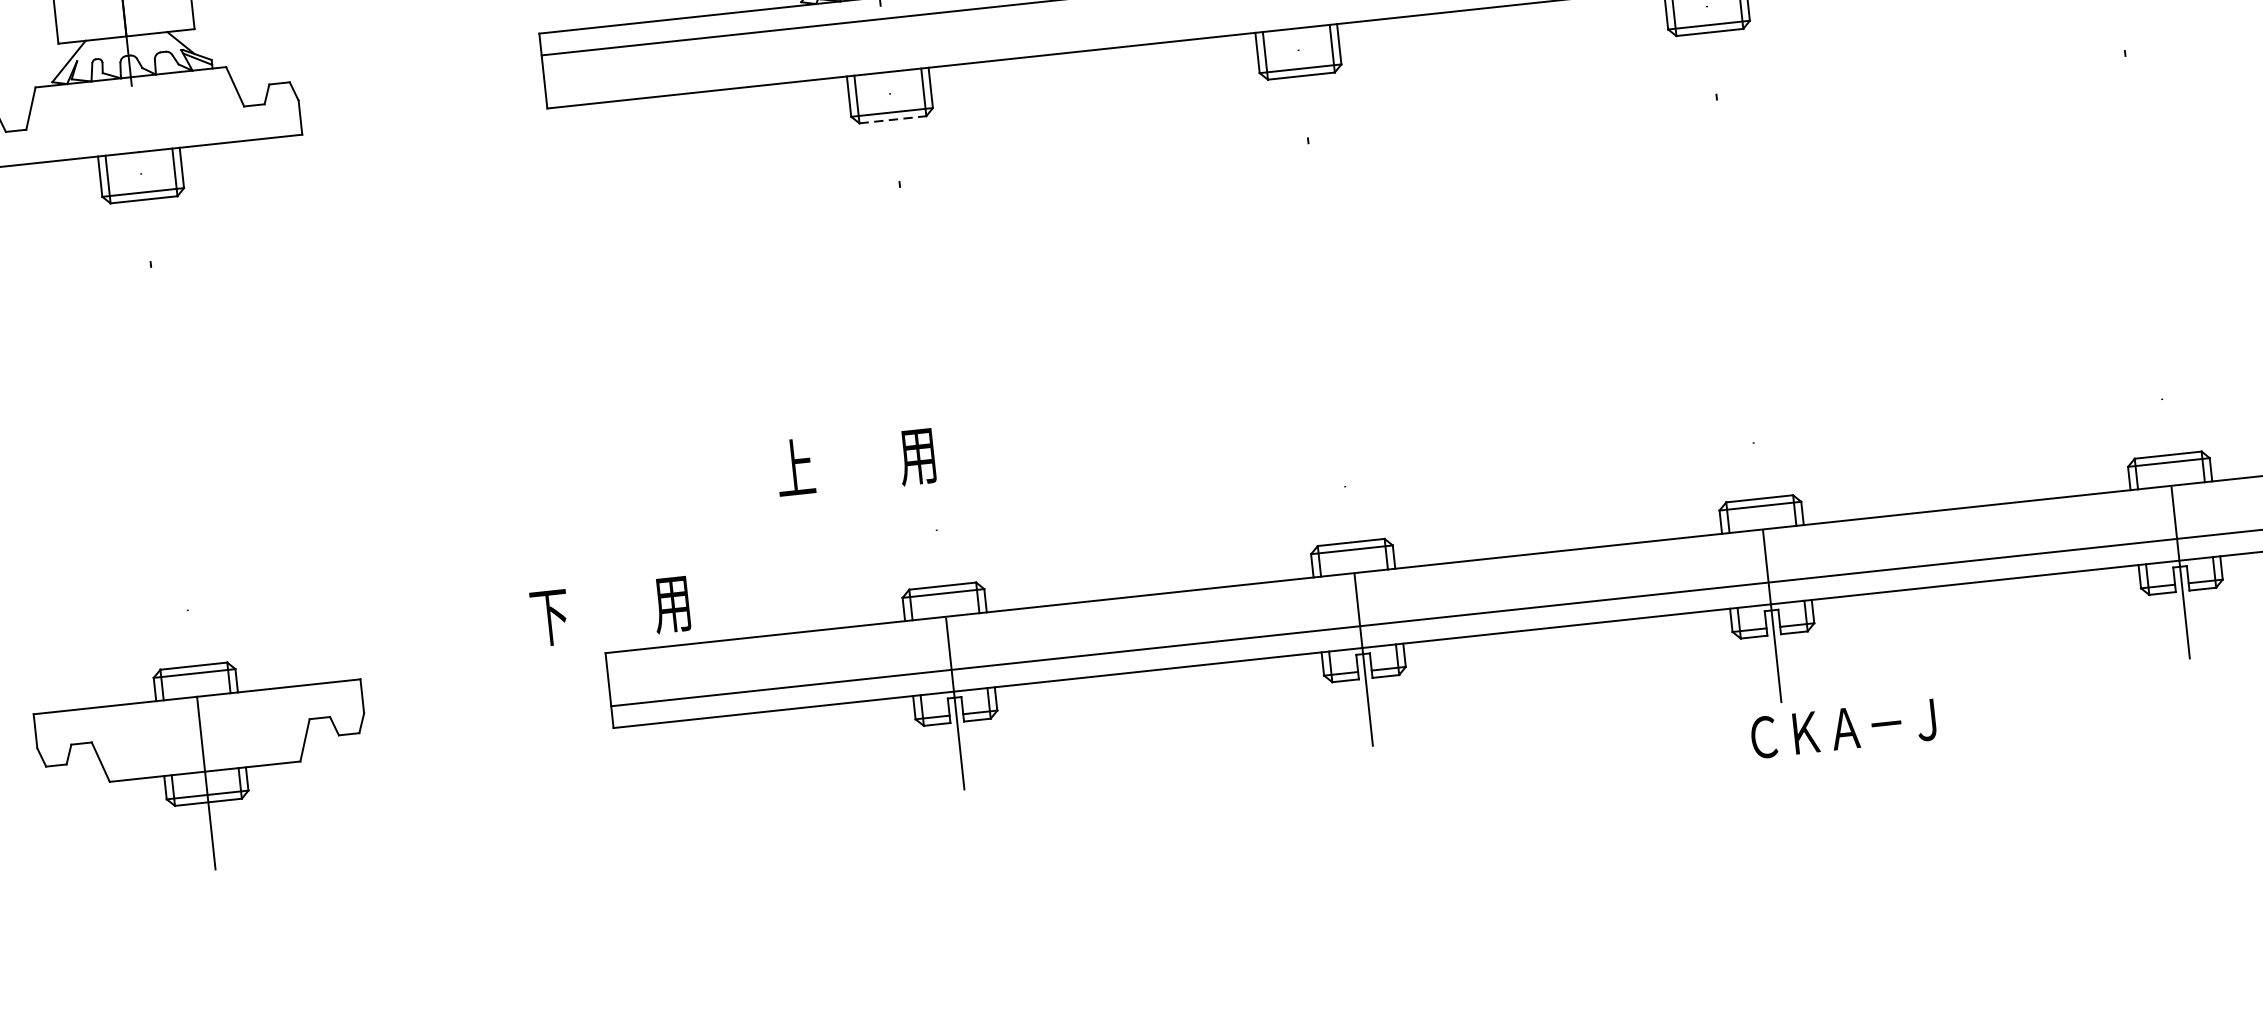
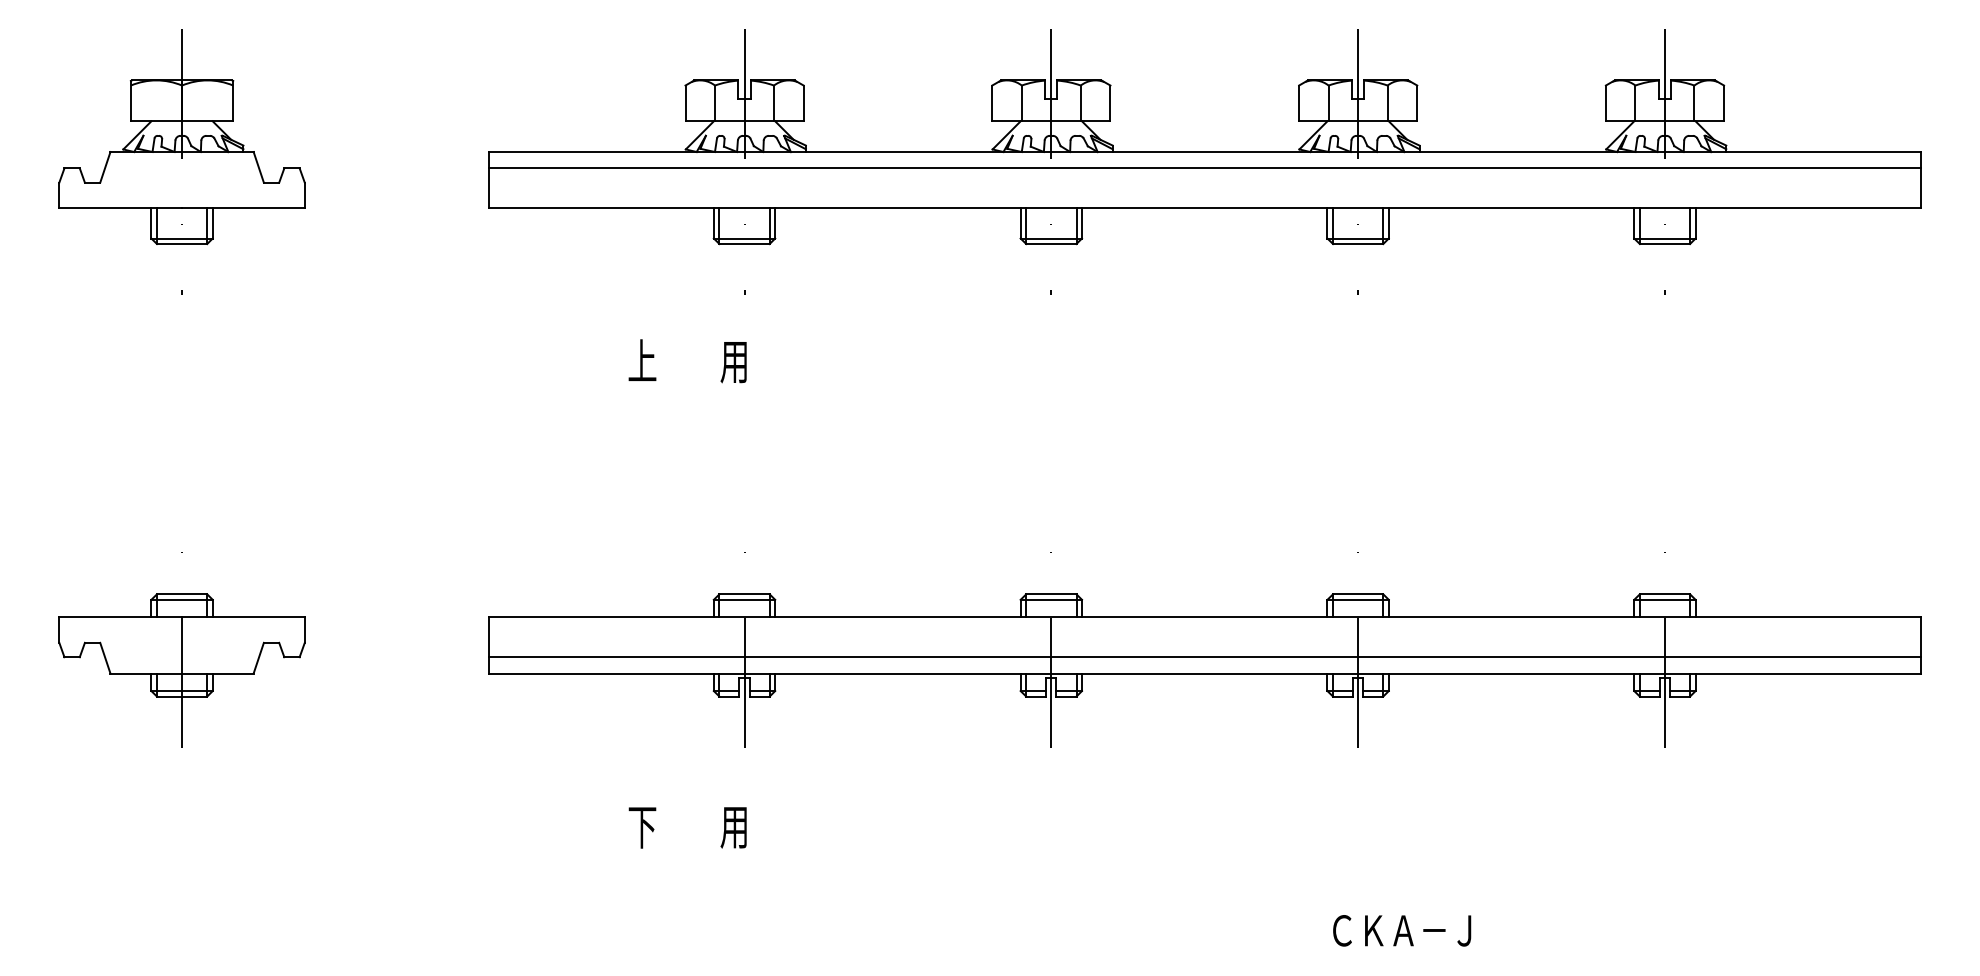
line: (894, 120) -> (745, 244), dashed -> solid
text: (855, 462) -> (687, 361), moved
text: (610, 611) -> (687, 827), moved
text: (1843, 728) -> (1402, 930), moved

